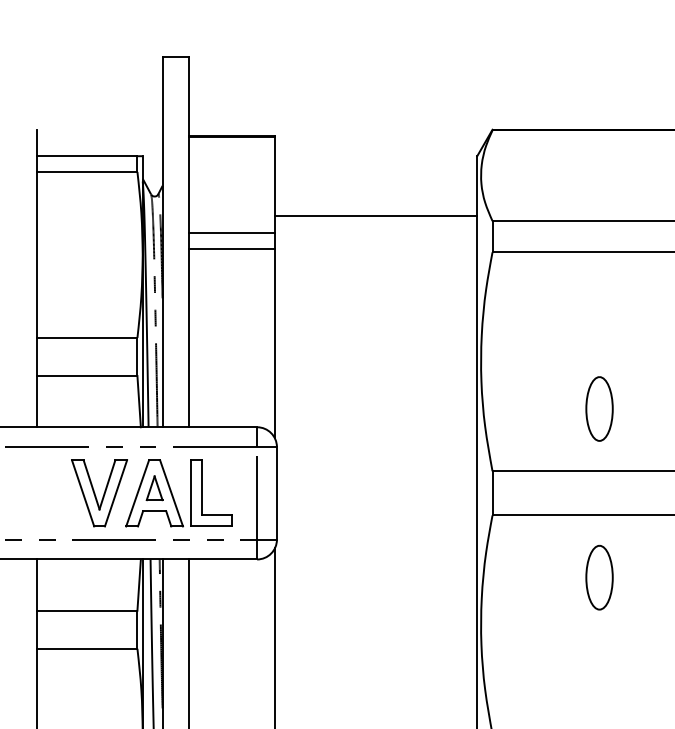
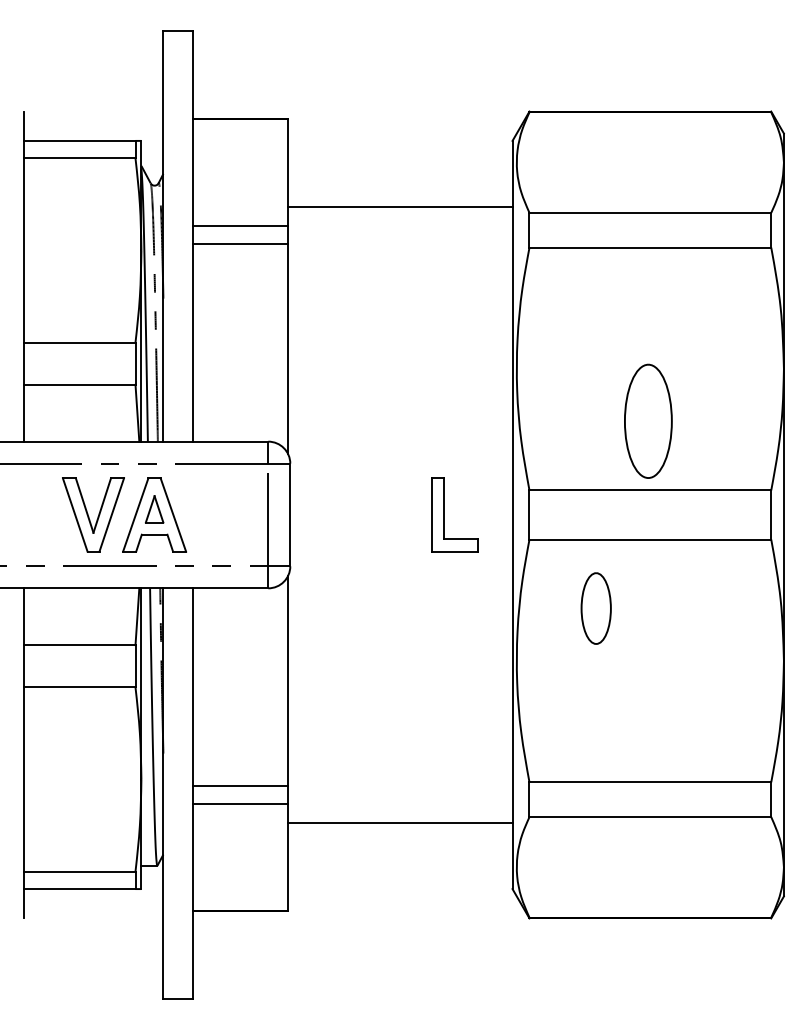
part: (598, 409) -> (647, 421), size x1.6
part: (202, 492) -> (444, 514), moved
part: (598, 577) -> (595, 608), moved

